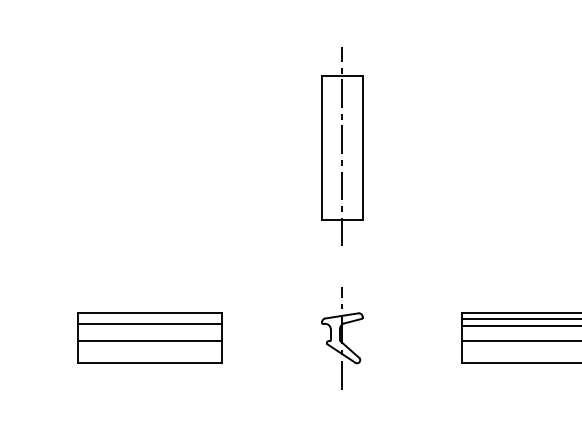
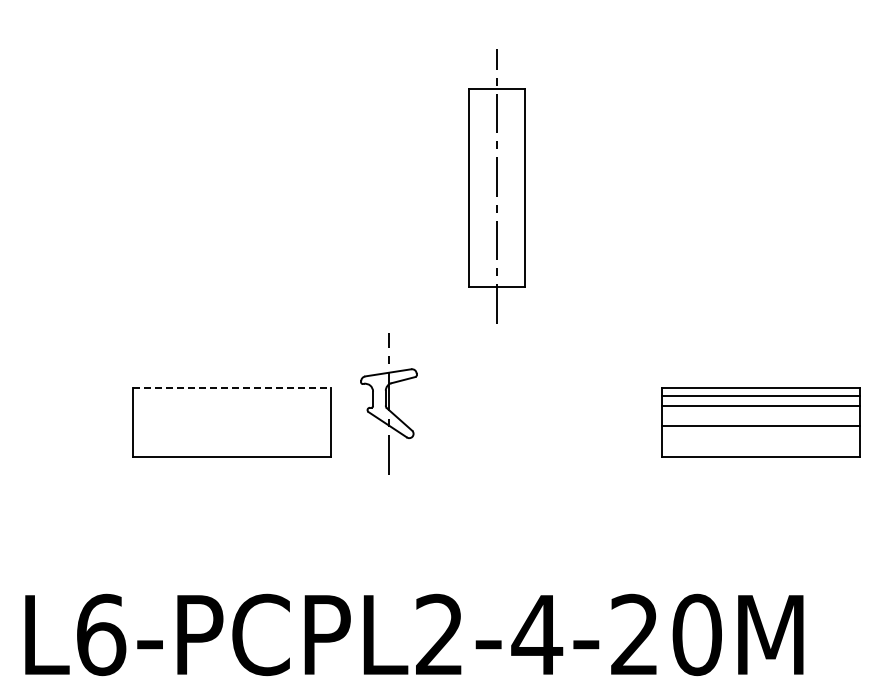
part: (342, 146) -> (496, 186), moved
line: (150, 313) -> (232, 388), solid -> dashed
line: (149, 324) -> (231, 403), removed
part: (342, 338) -> (388, 403), moved
line: (149, 341) -> (231, 426), removed

